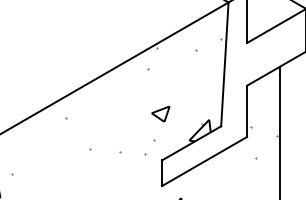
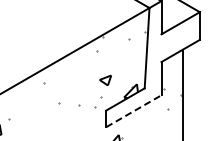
line: (203, 161) -> (133, 111), solid -> dashed

